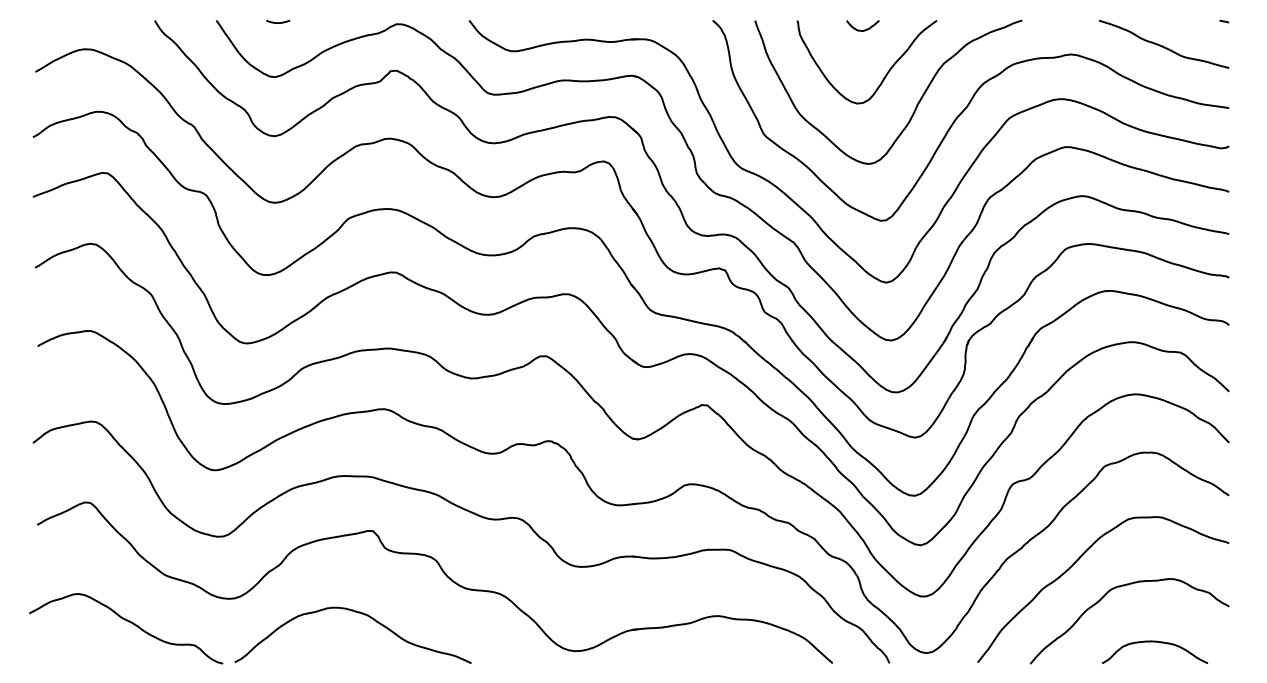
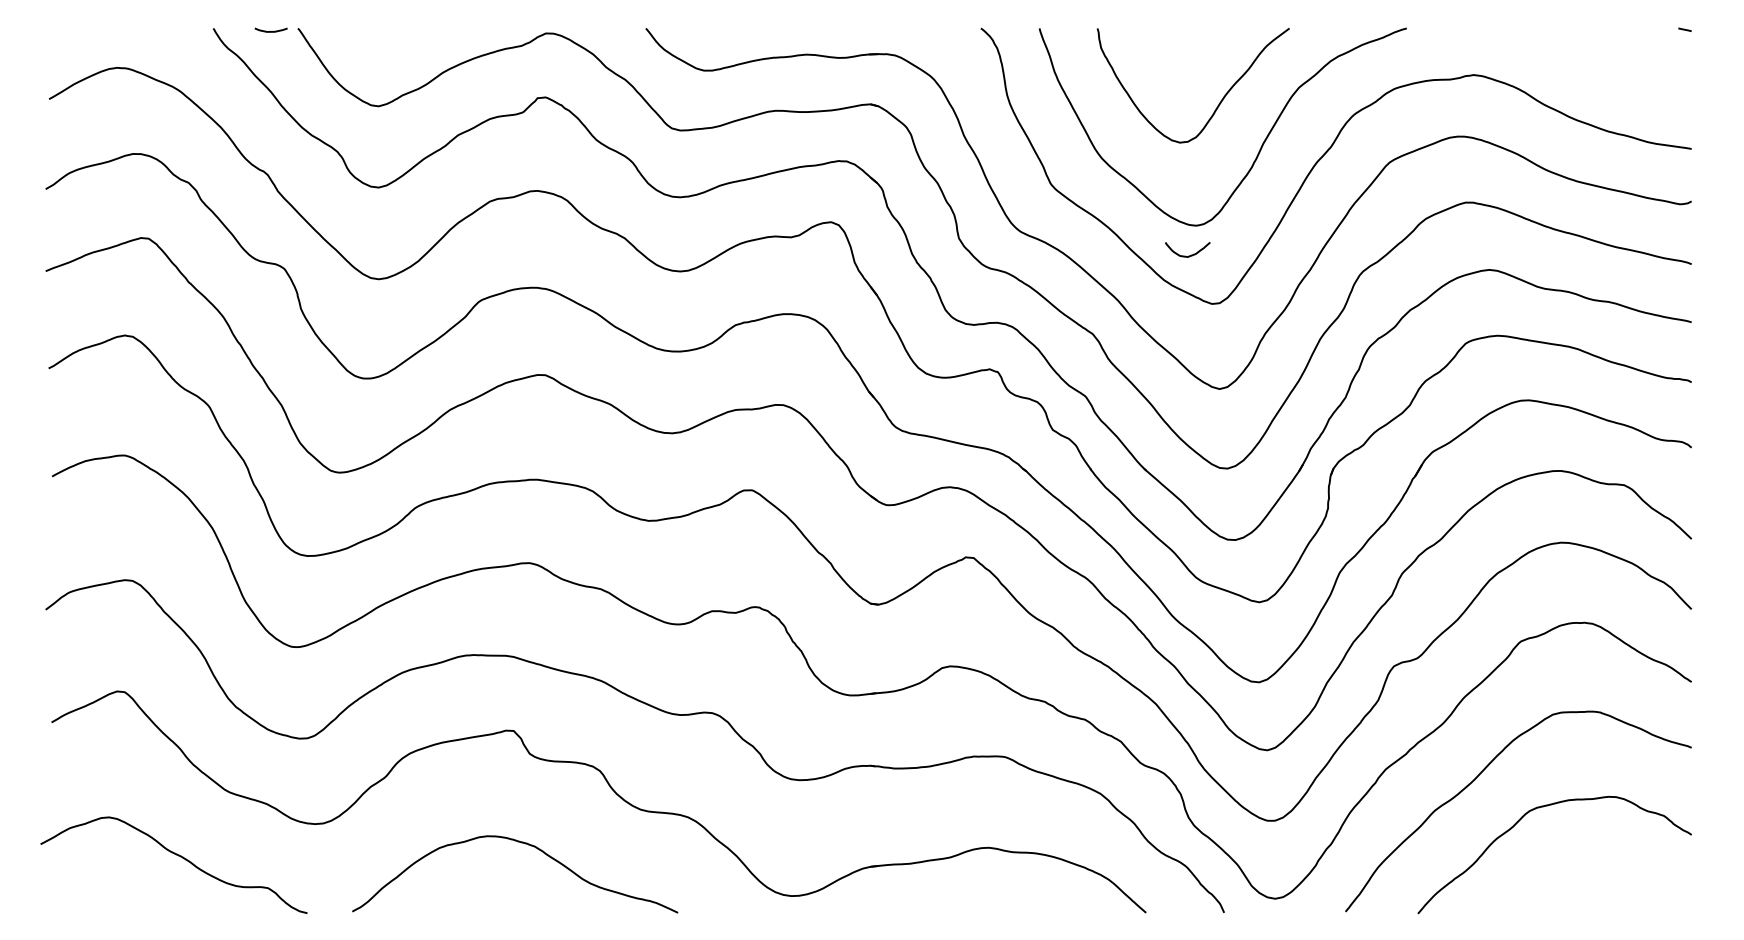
curve: (277, 22) -> (270, 31), moved
curve: (863, 30) -> (1188, 255), moved
curve: (1162, 46) -> (1600, 63), removed
curve: (357, 612) -> (521, 843), moved
curve: (1157, 642) -> (1593, 884), removed

